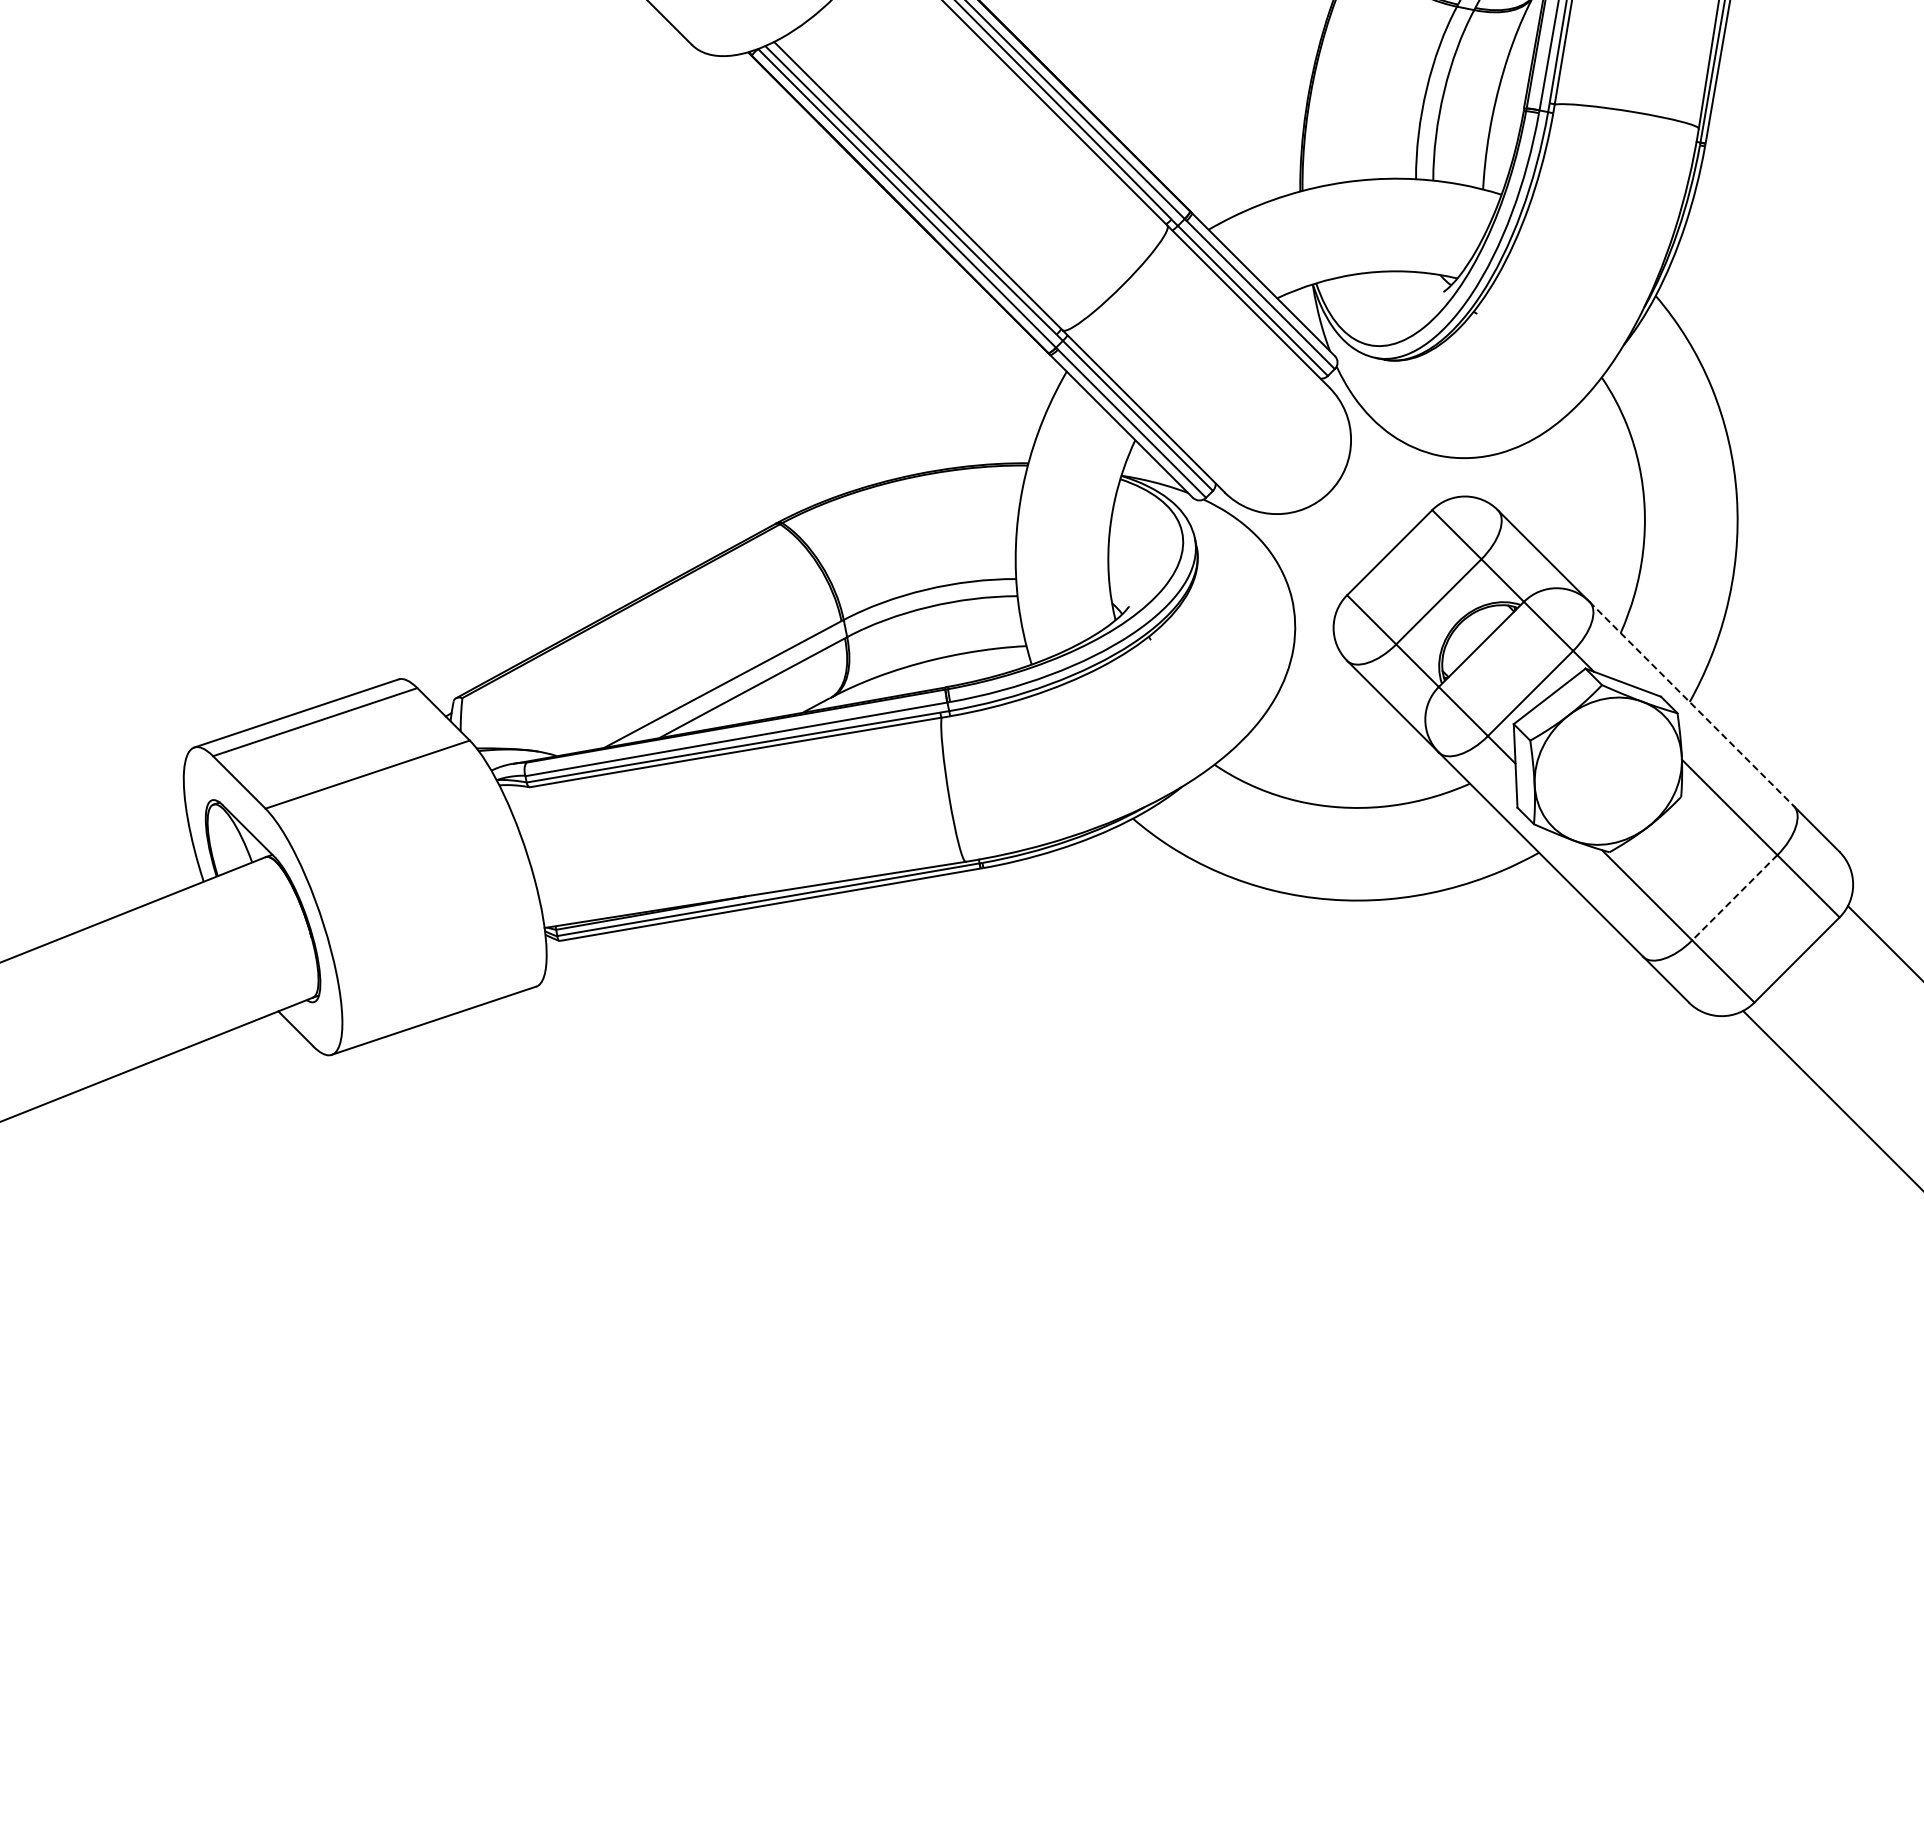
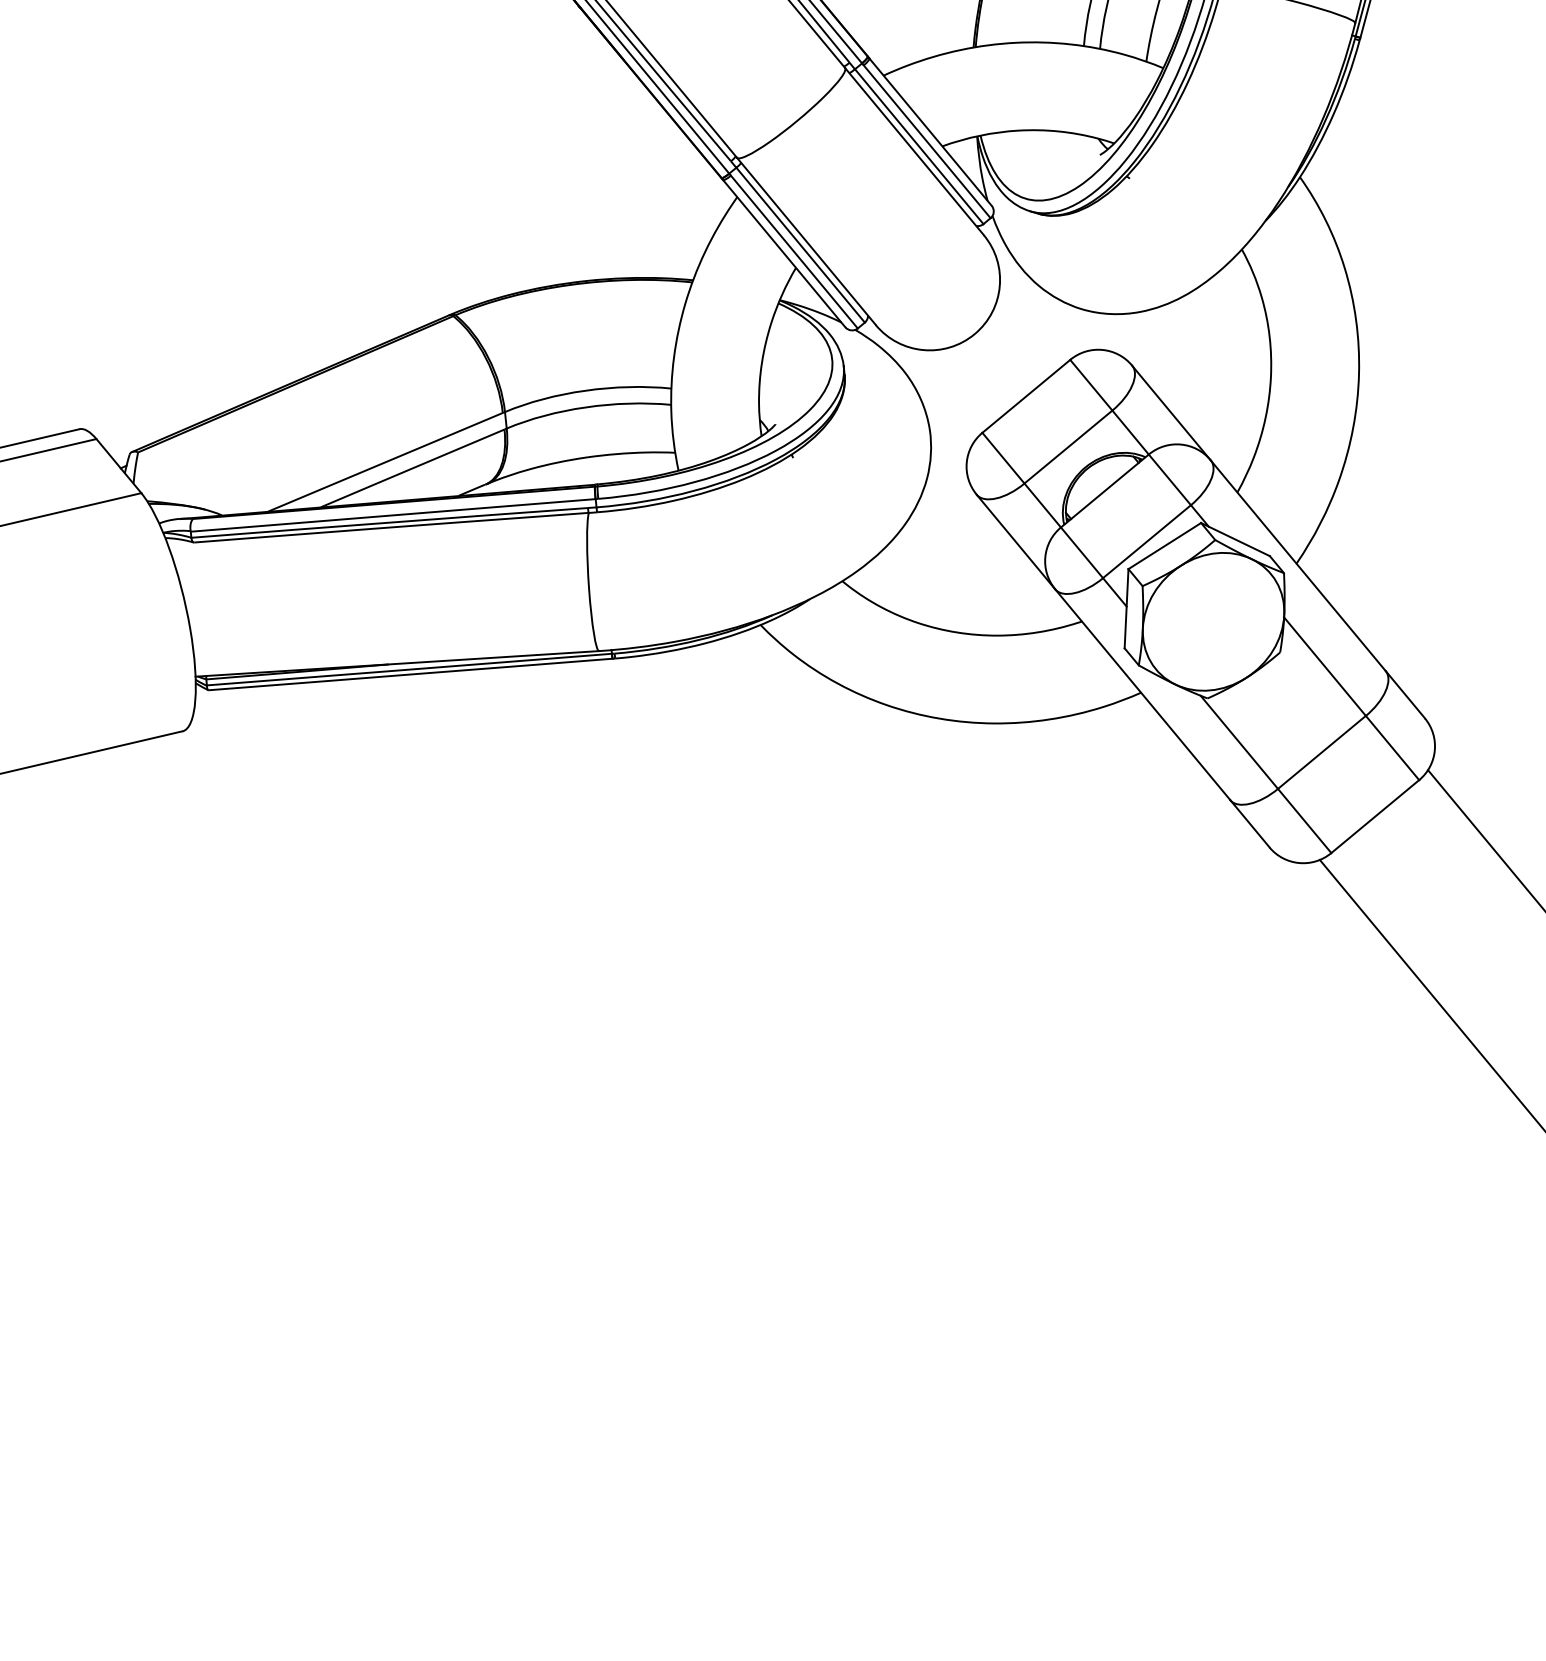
line: (1691, 704) -> (1297, 566), dashed -> solid
line: (1734, 898) -> (1321, 753), dashed -> solid

